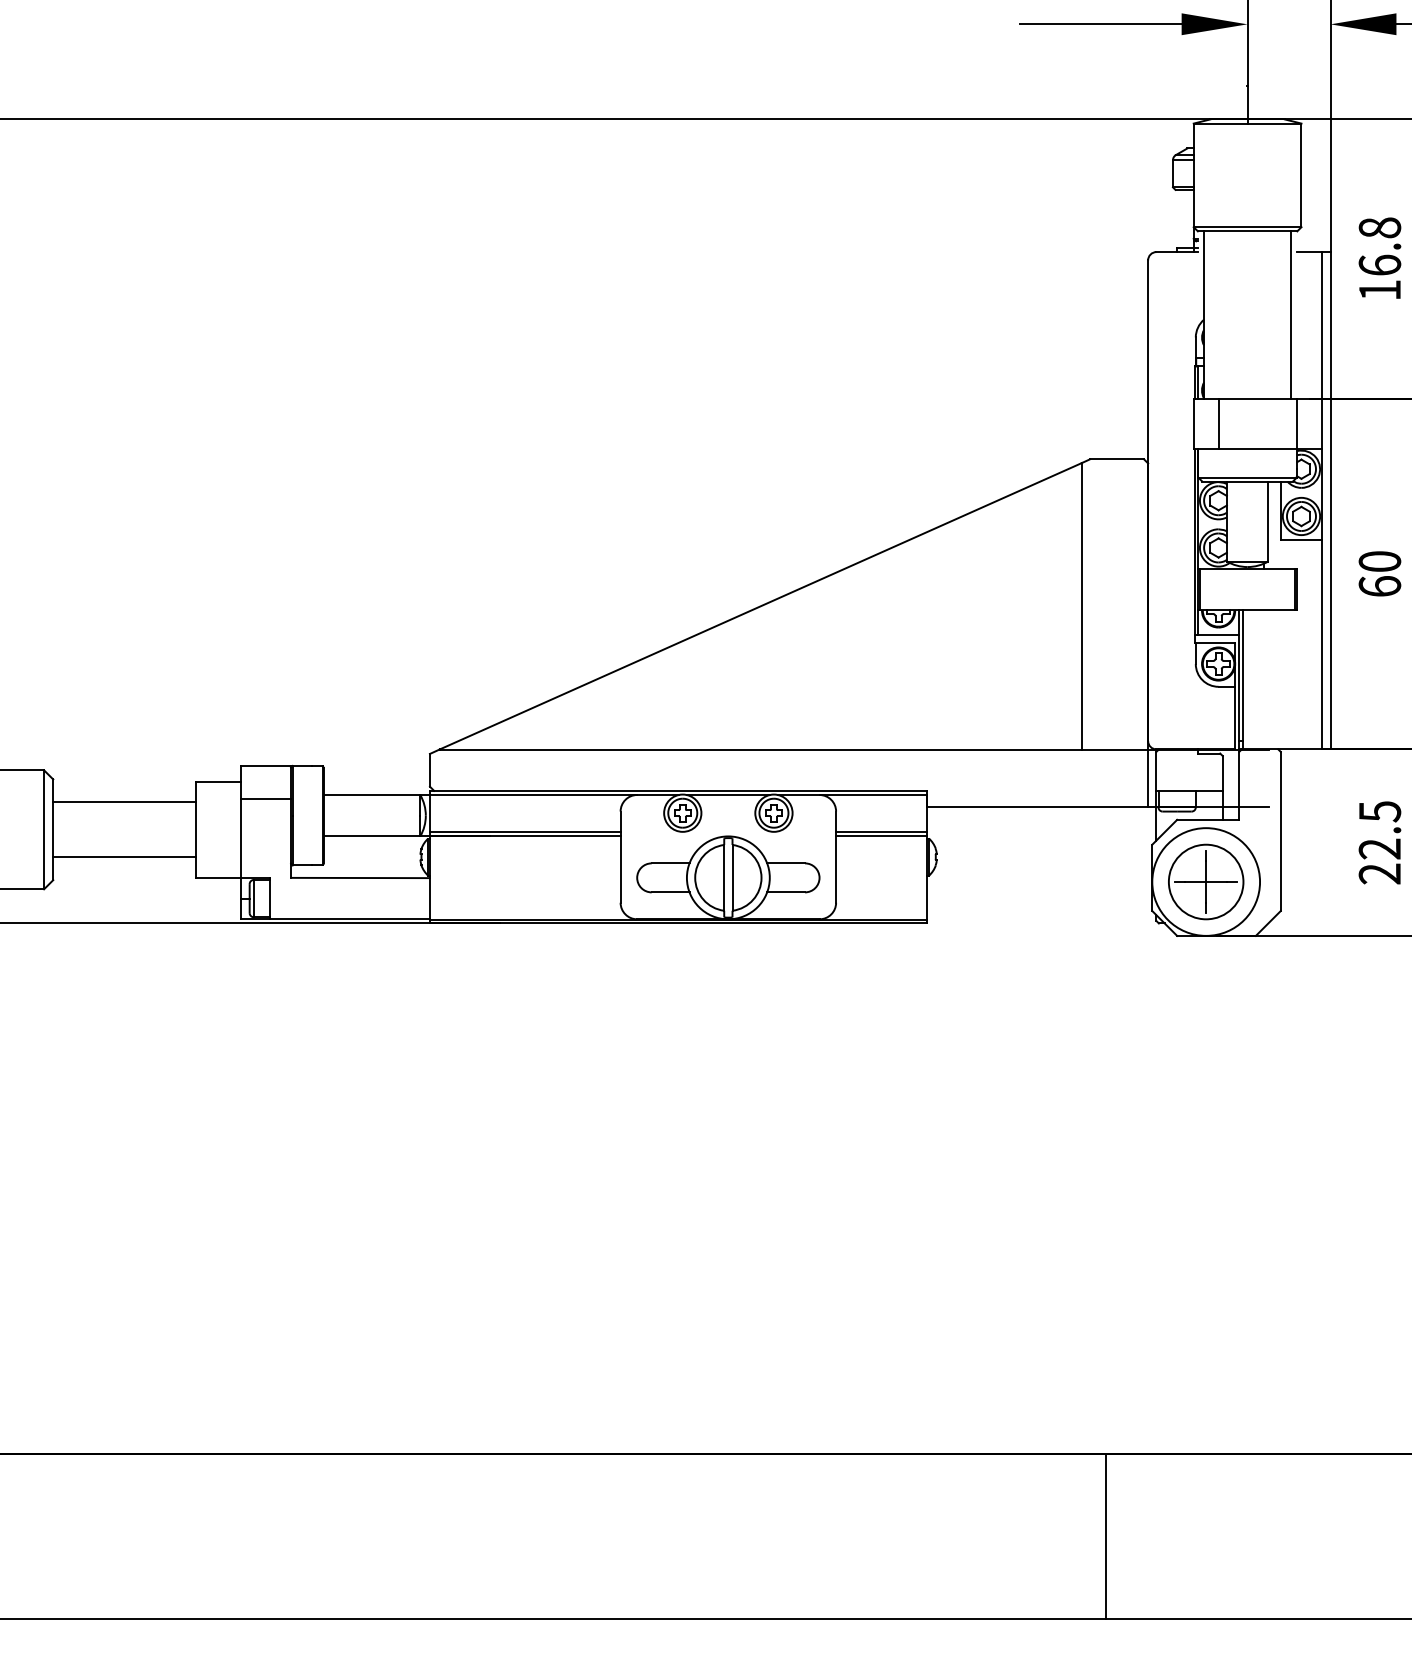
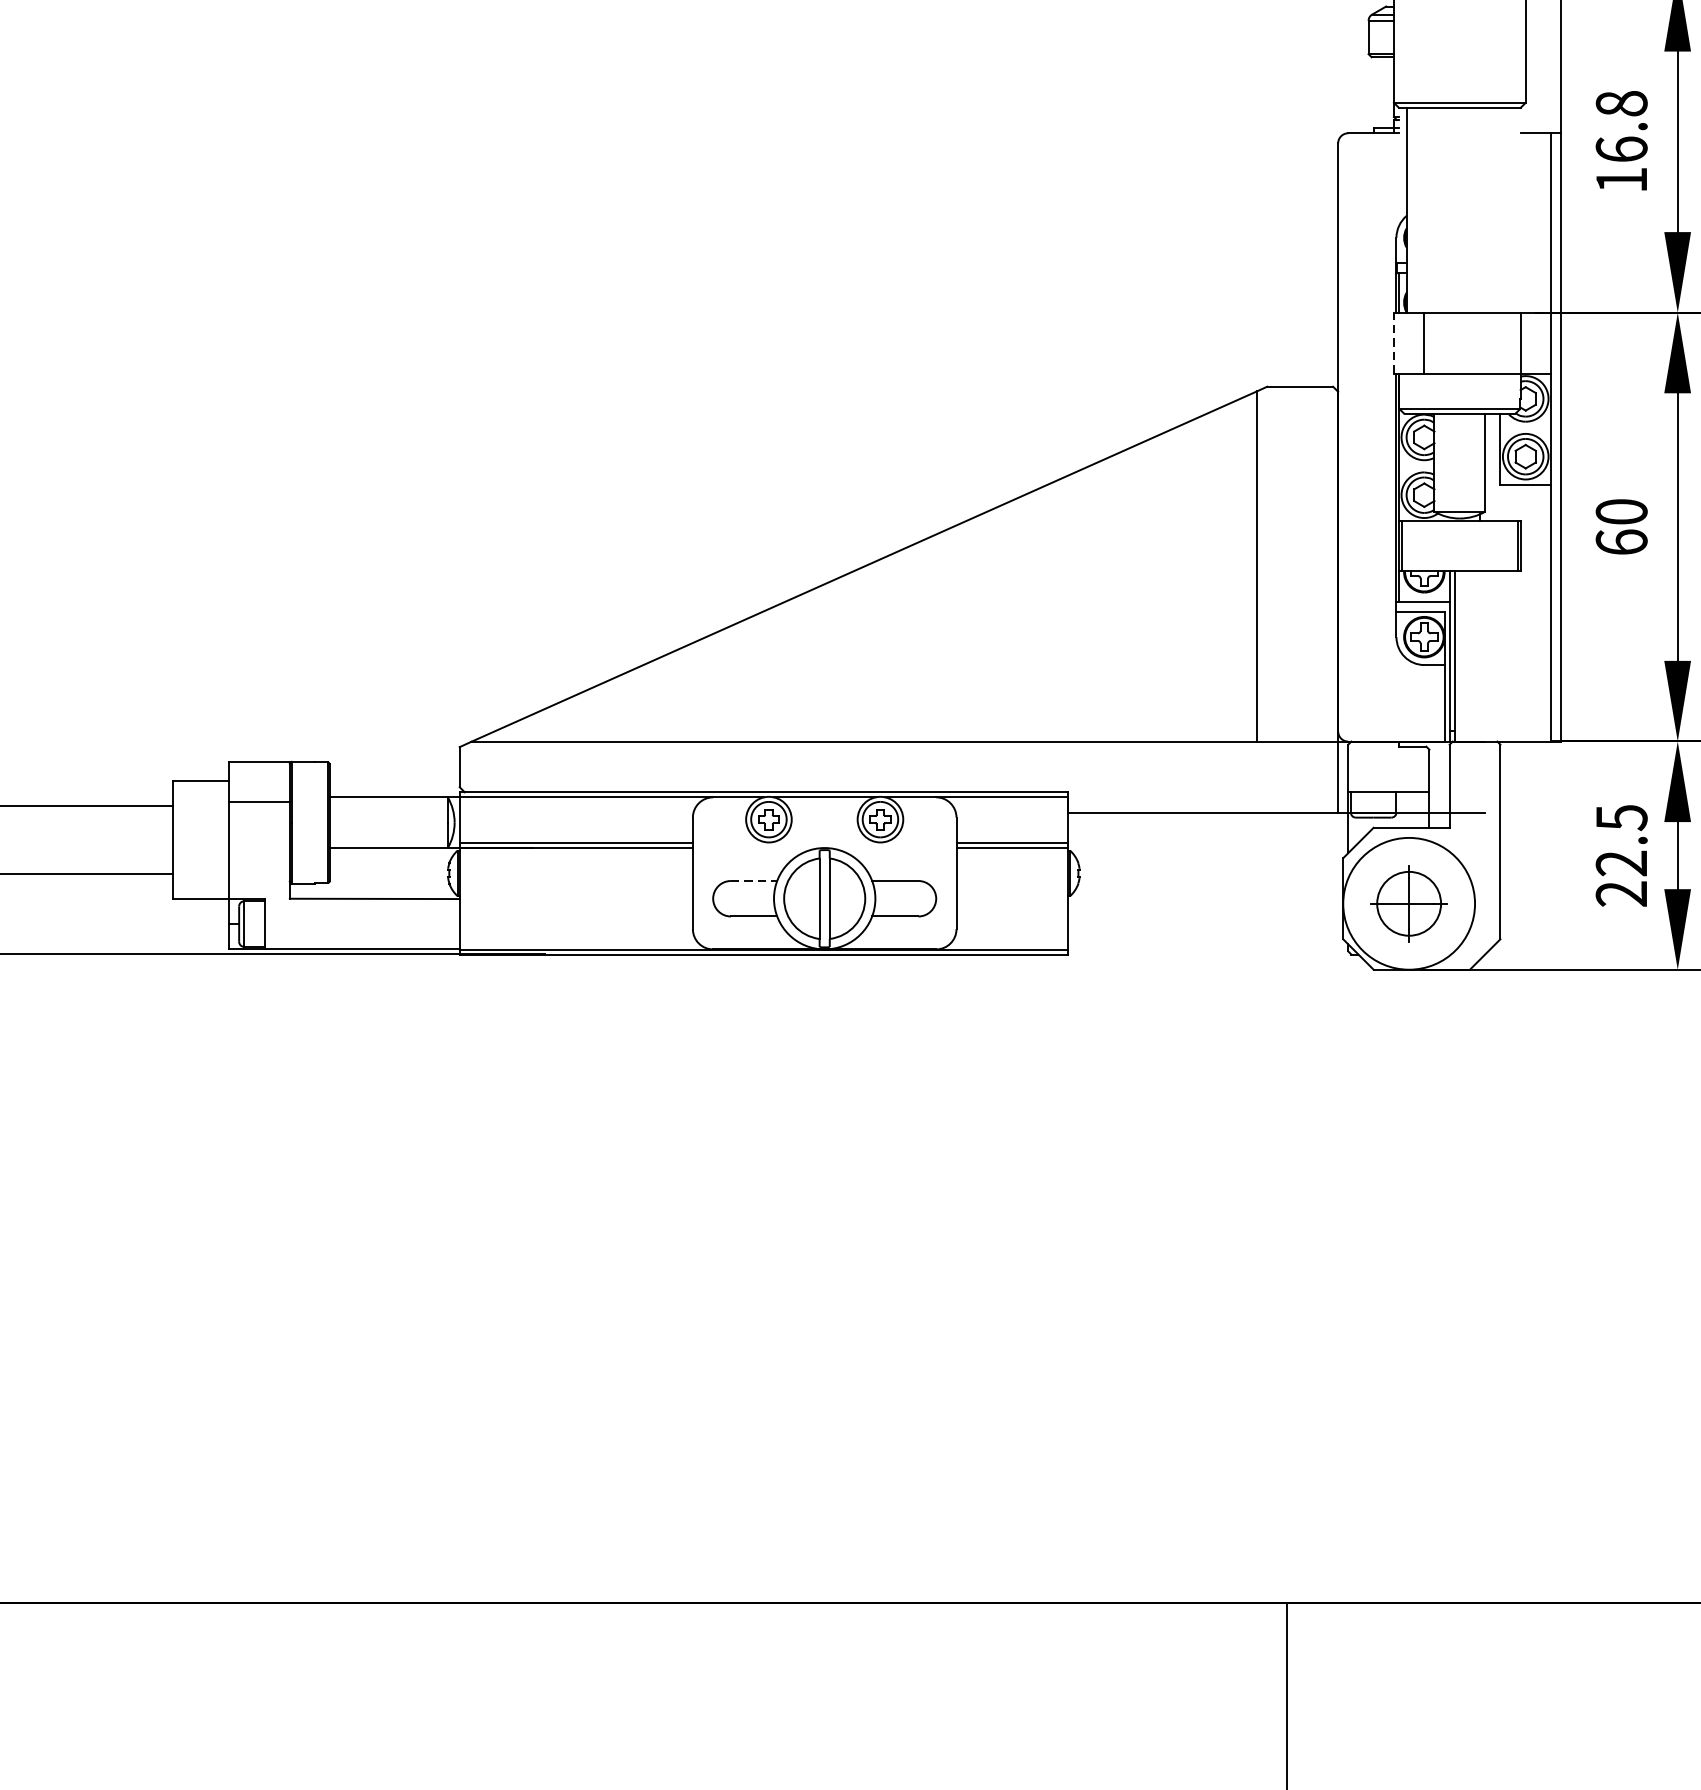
line: (1291, 314) -> (1513, 209), removed
line: (1193, 423) -> (1393, 342), solid -> dashed
line: (670, 863) -> (753, 881), solid -> dashed
circle: (1205, 881) -> (1408, 903), size x0.7

